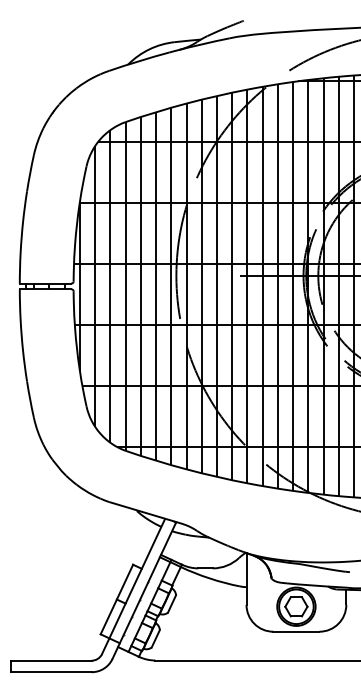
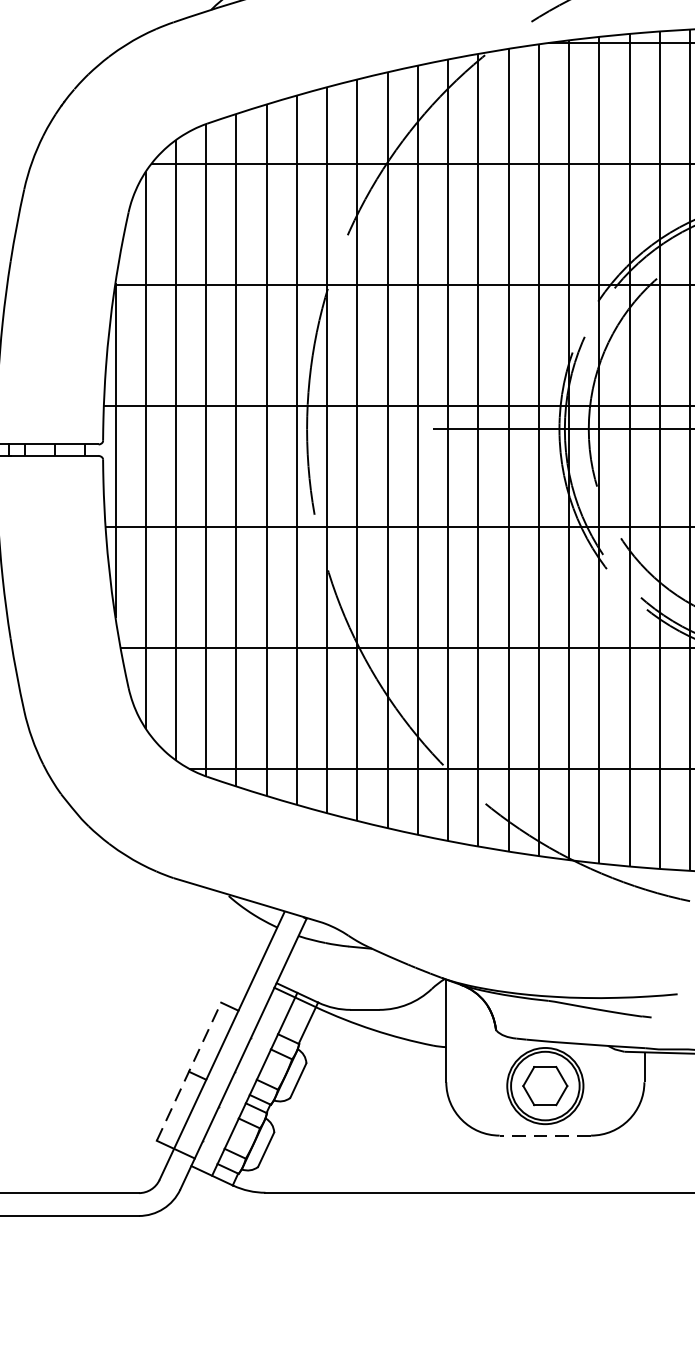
line: (117, 599) -> (190, 1071), solid -> dashed
line: (295, 631) -> (543, 1135), solid -> dashed

